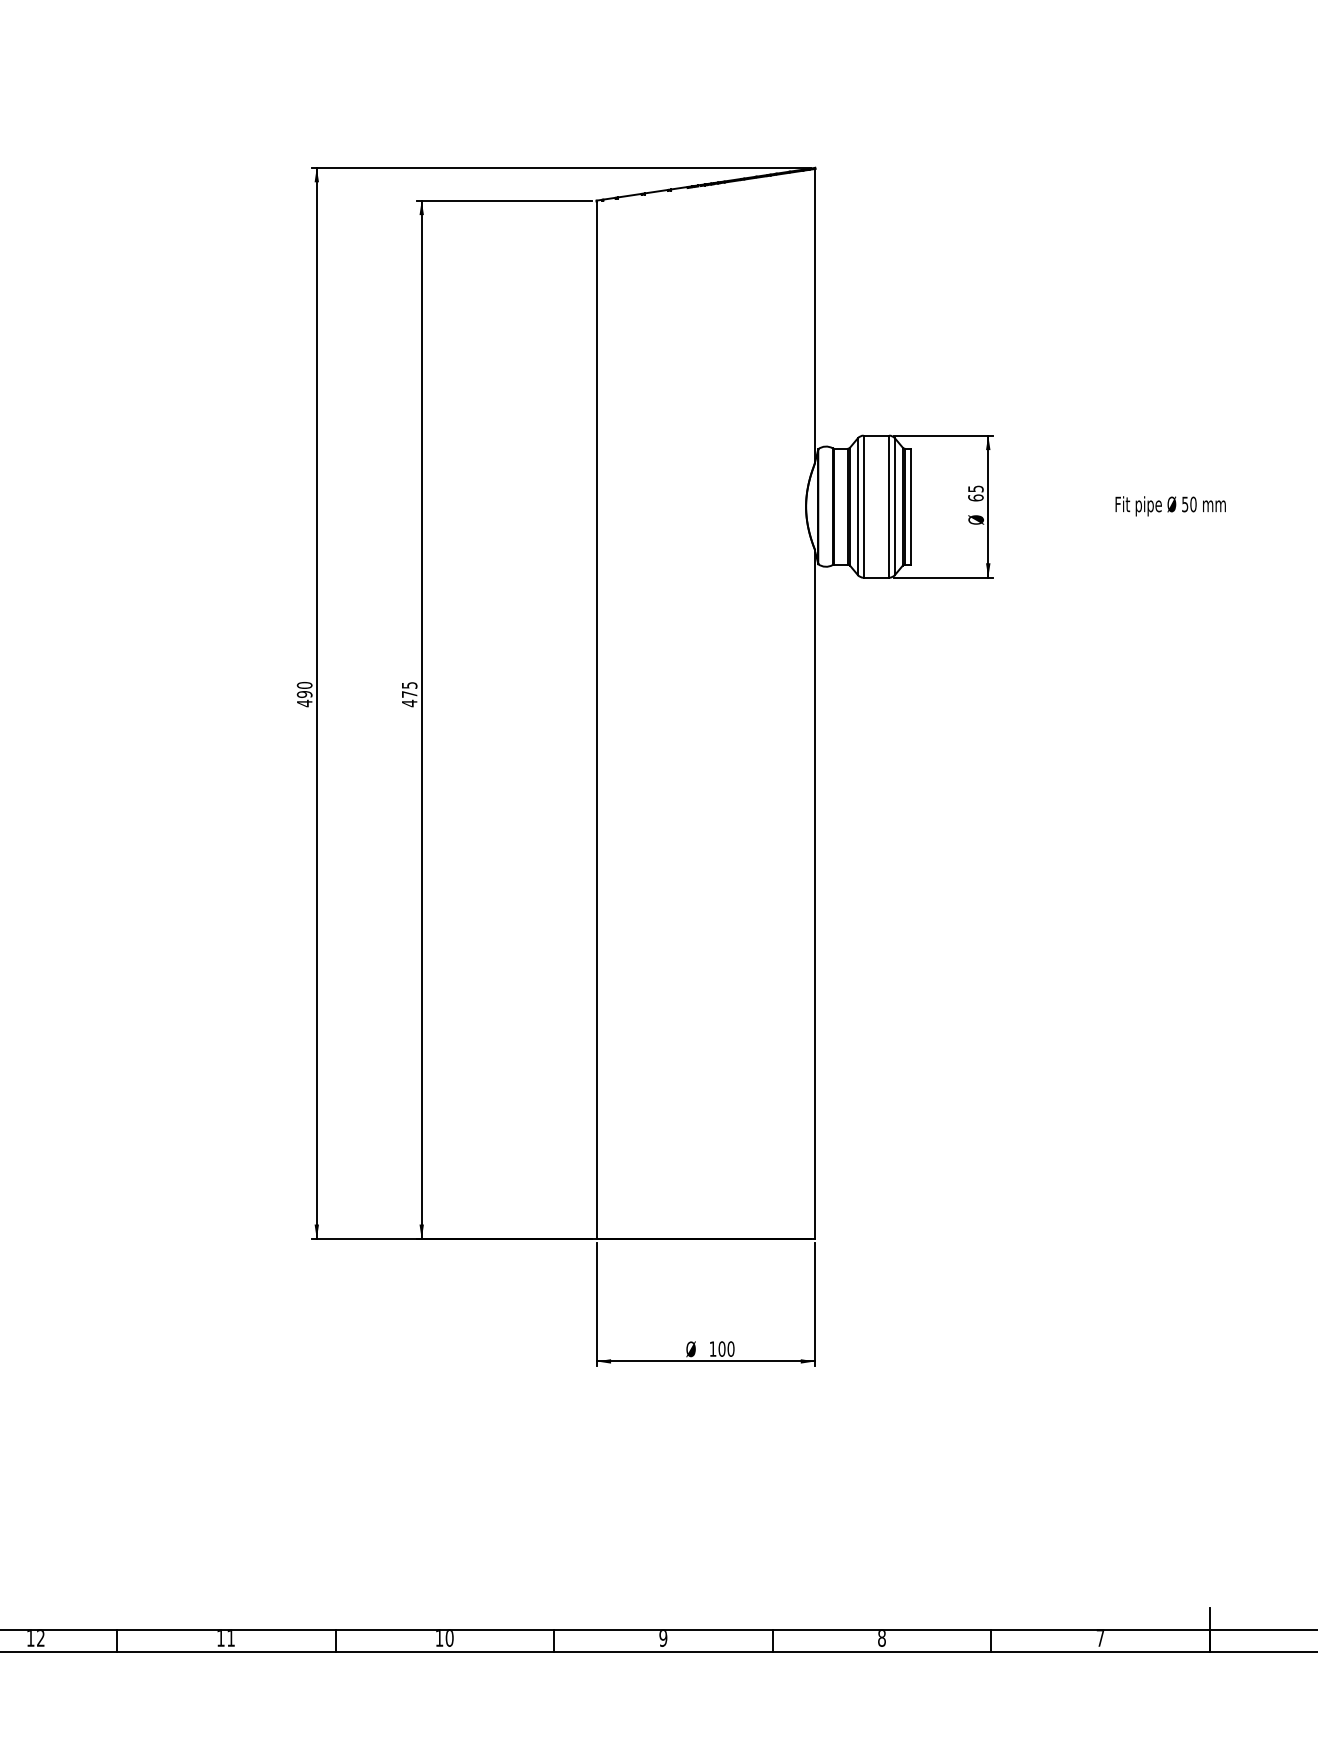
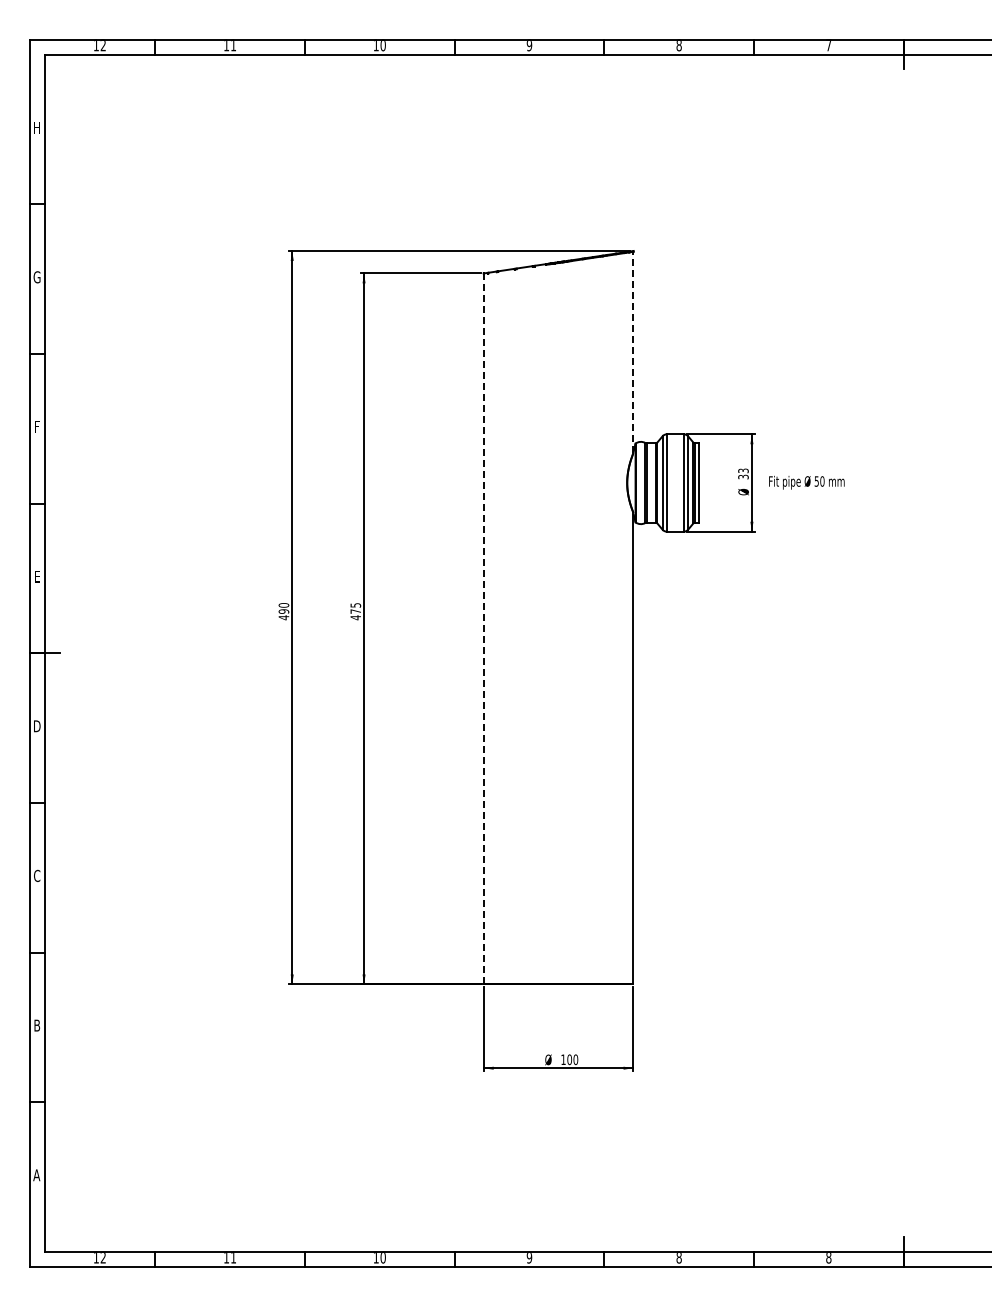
line: (815, 316) -> (633, 352), solid -> dashed
text: (975, 492) -> (743, 473), 65 -> 33
text: (1170, 505) -> (806, 482), moved
line: (596, 720) -> (483, 629), solid -> dashed
text: (1100, 1639) -> (828, 1258), 7 -> 8

